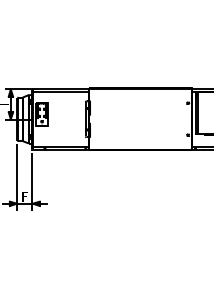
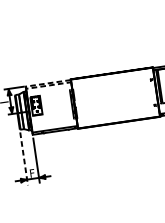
line: (32, 90) -> (26, 87), solid -> dashed
line: (17, 178) -> (24, 159), solid -> dashed

